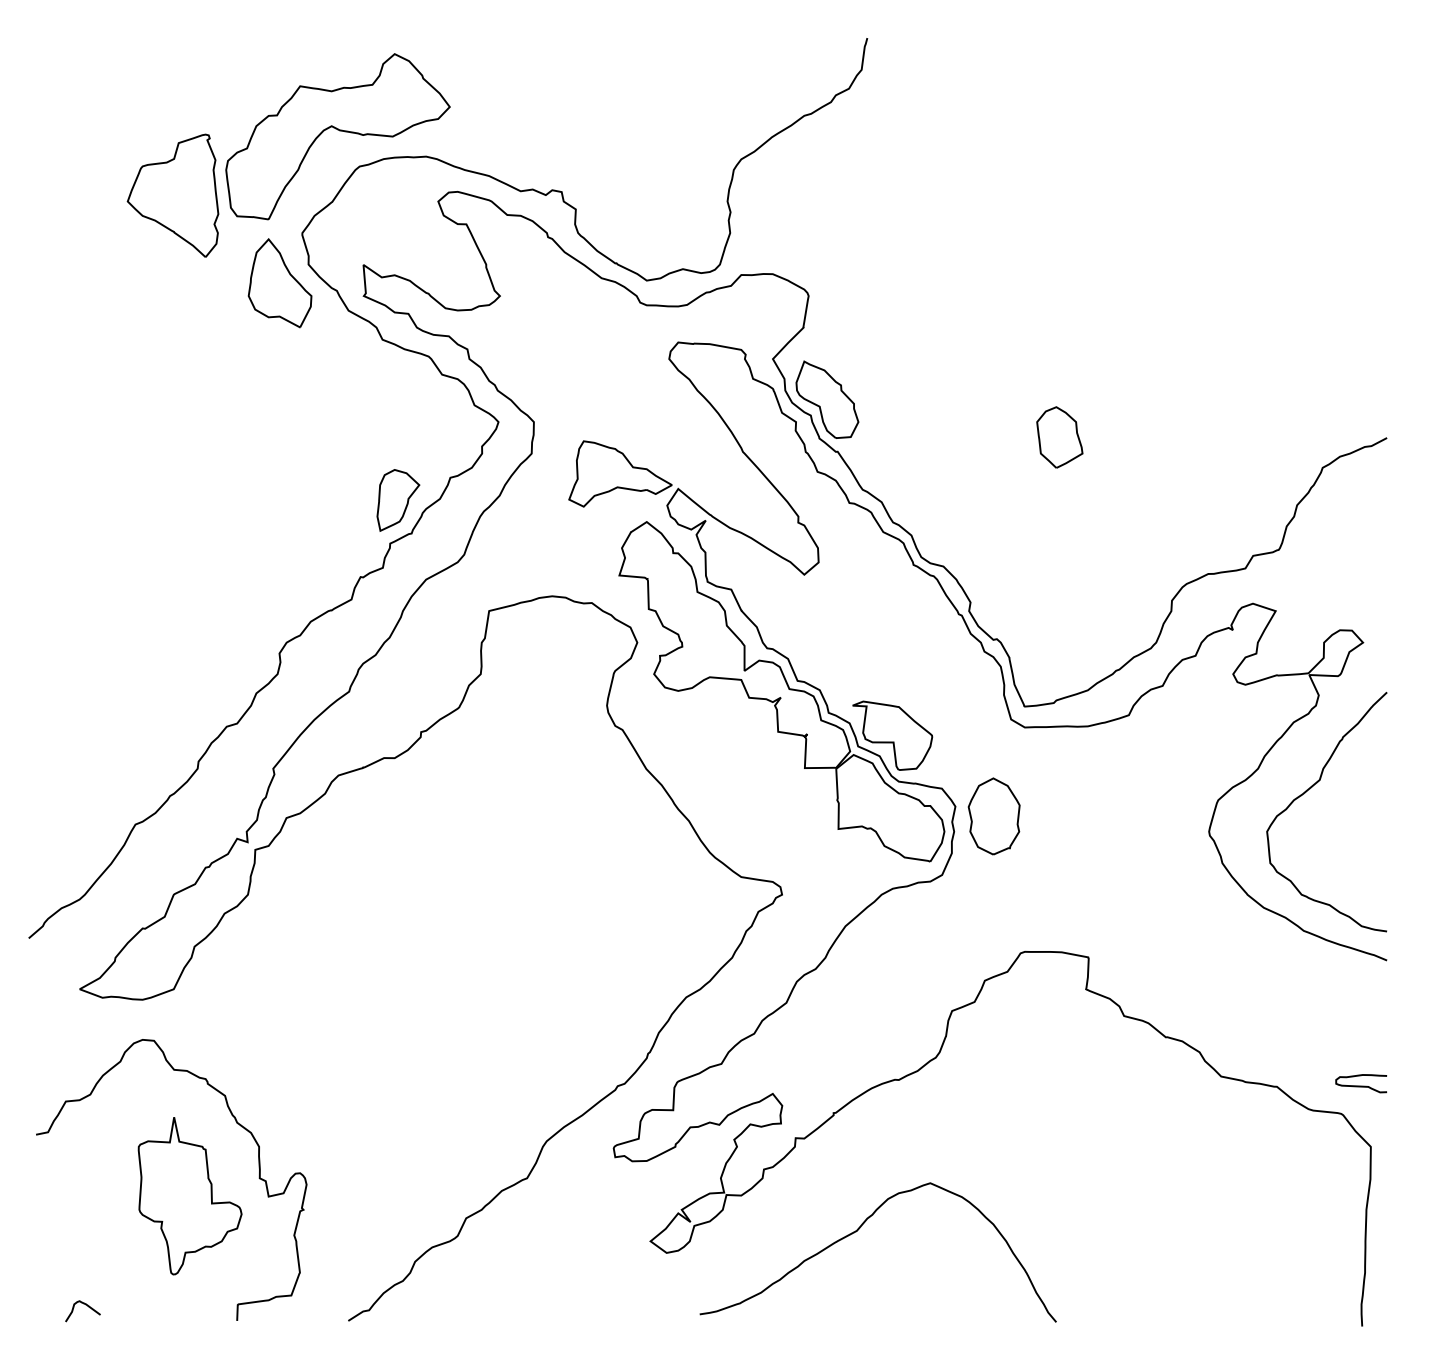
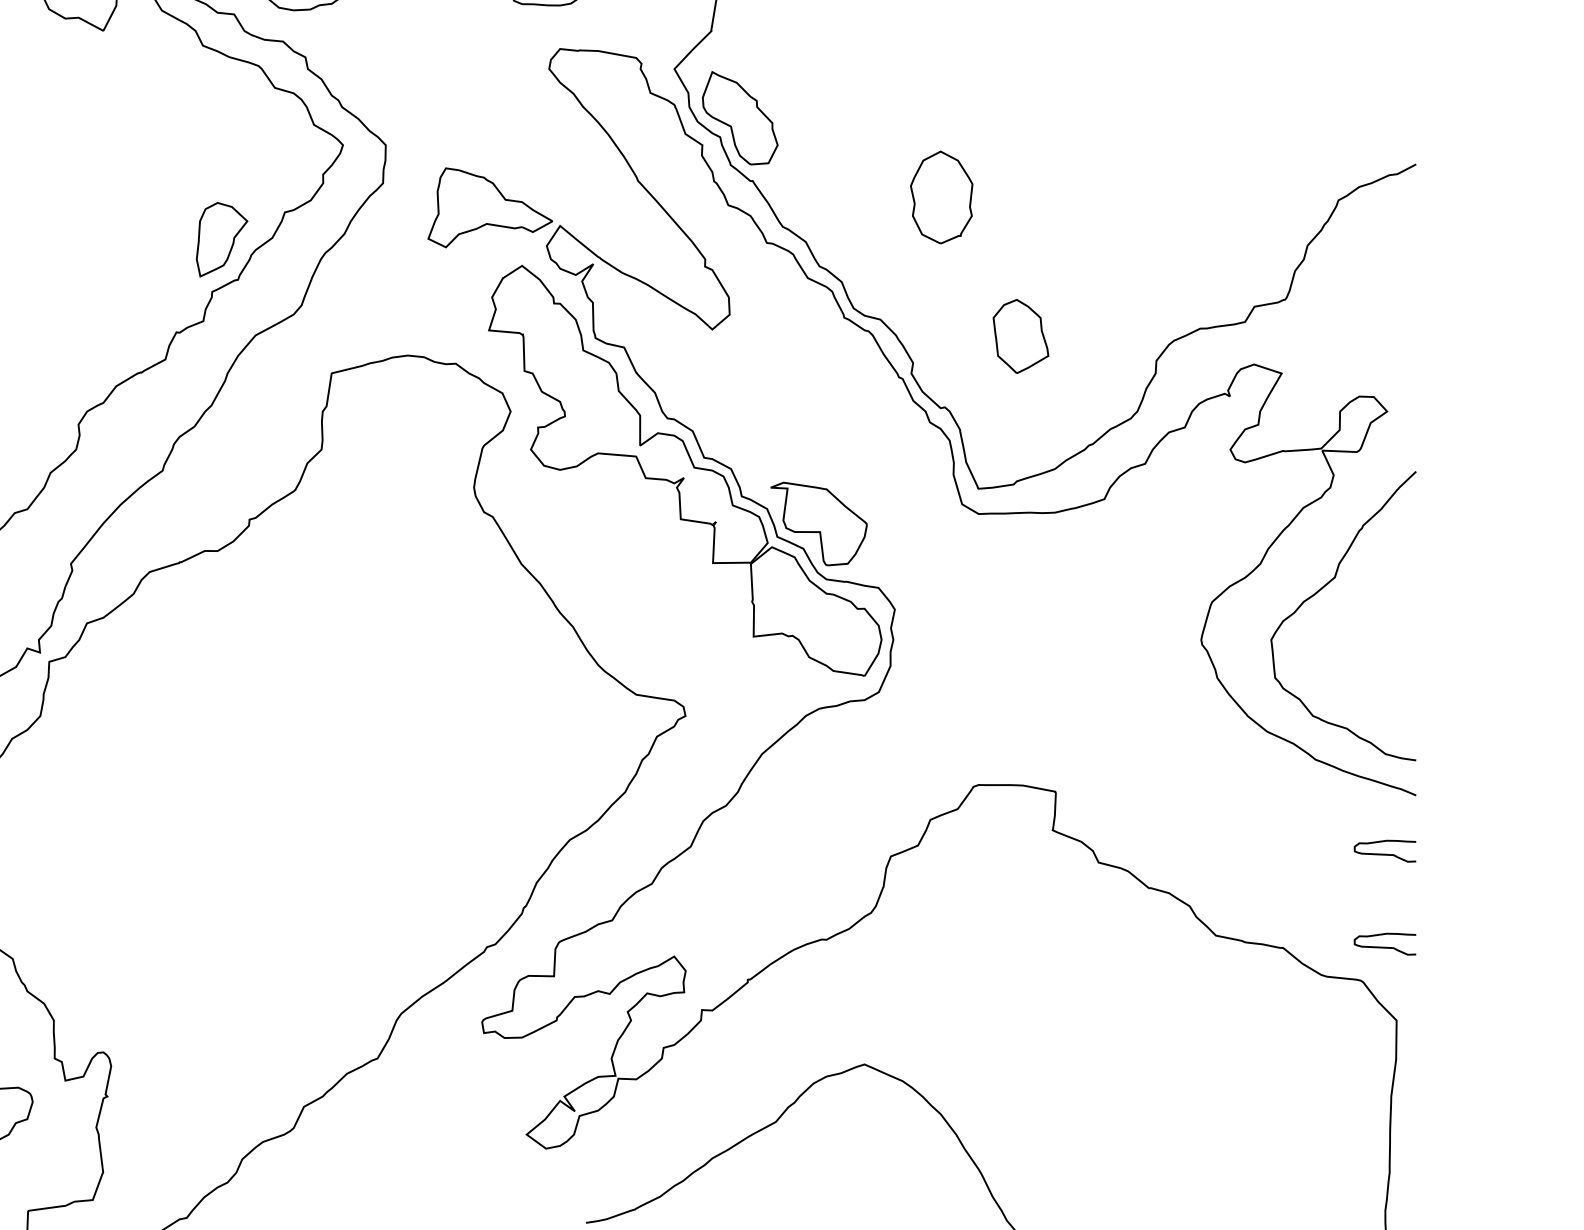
part: (1059, 437) -> (1020, 336), moved
part: (993, 816) -> (940, 197), moved
curve: (1361, 1008) -> (1385, 853), added

